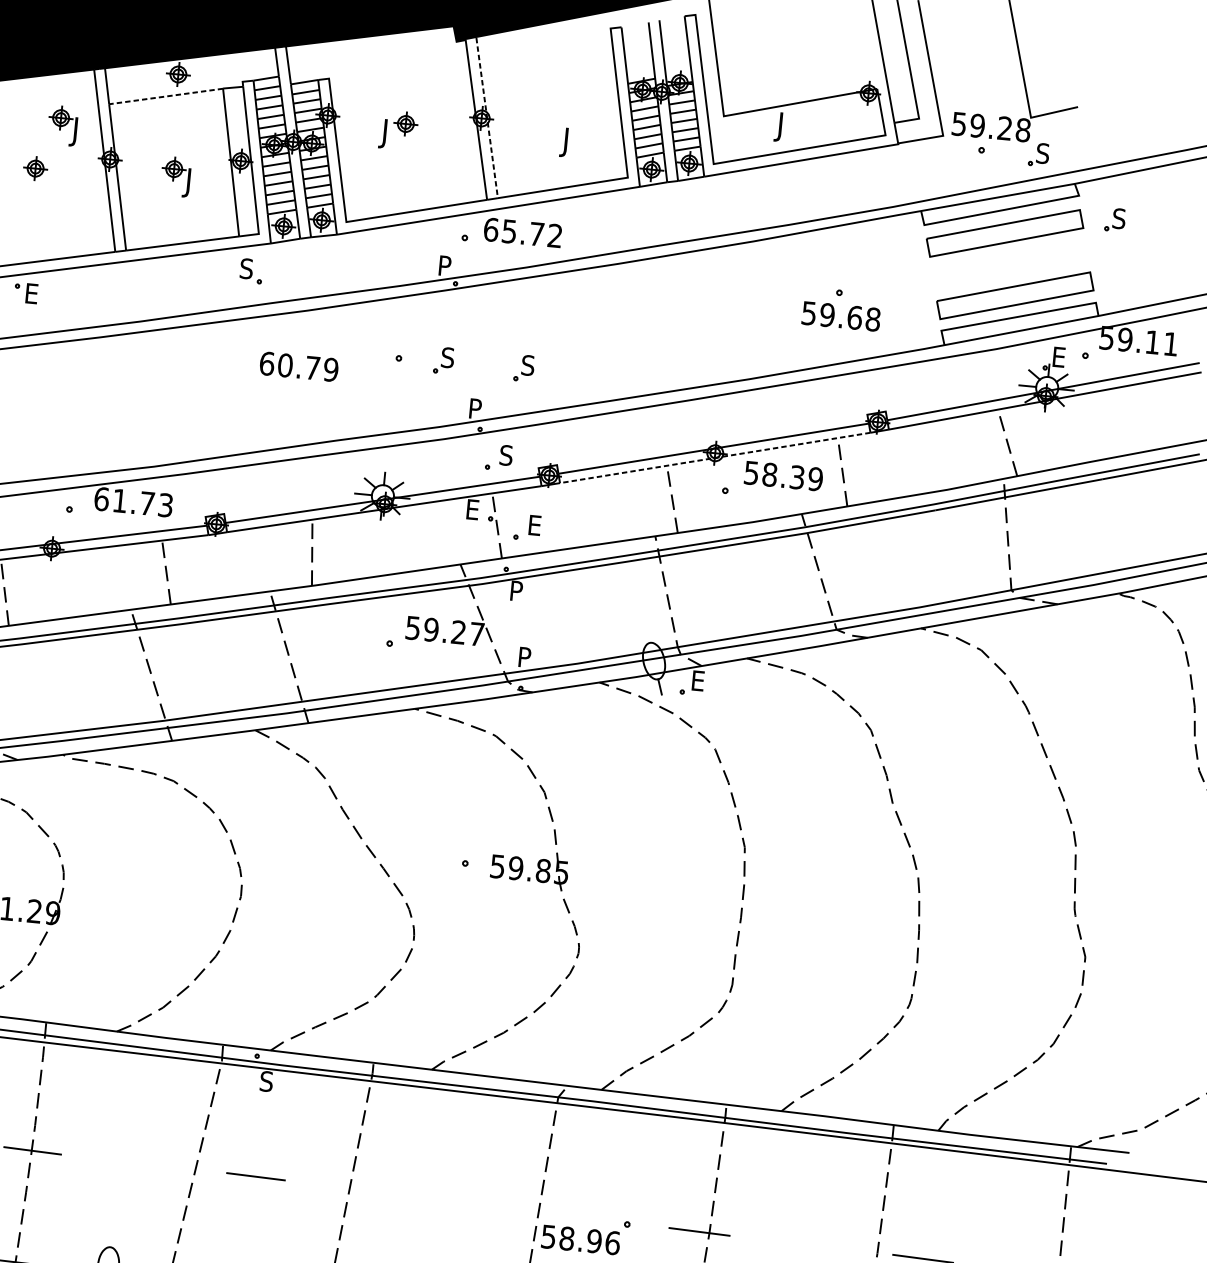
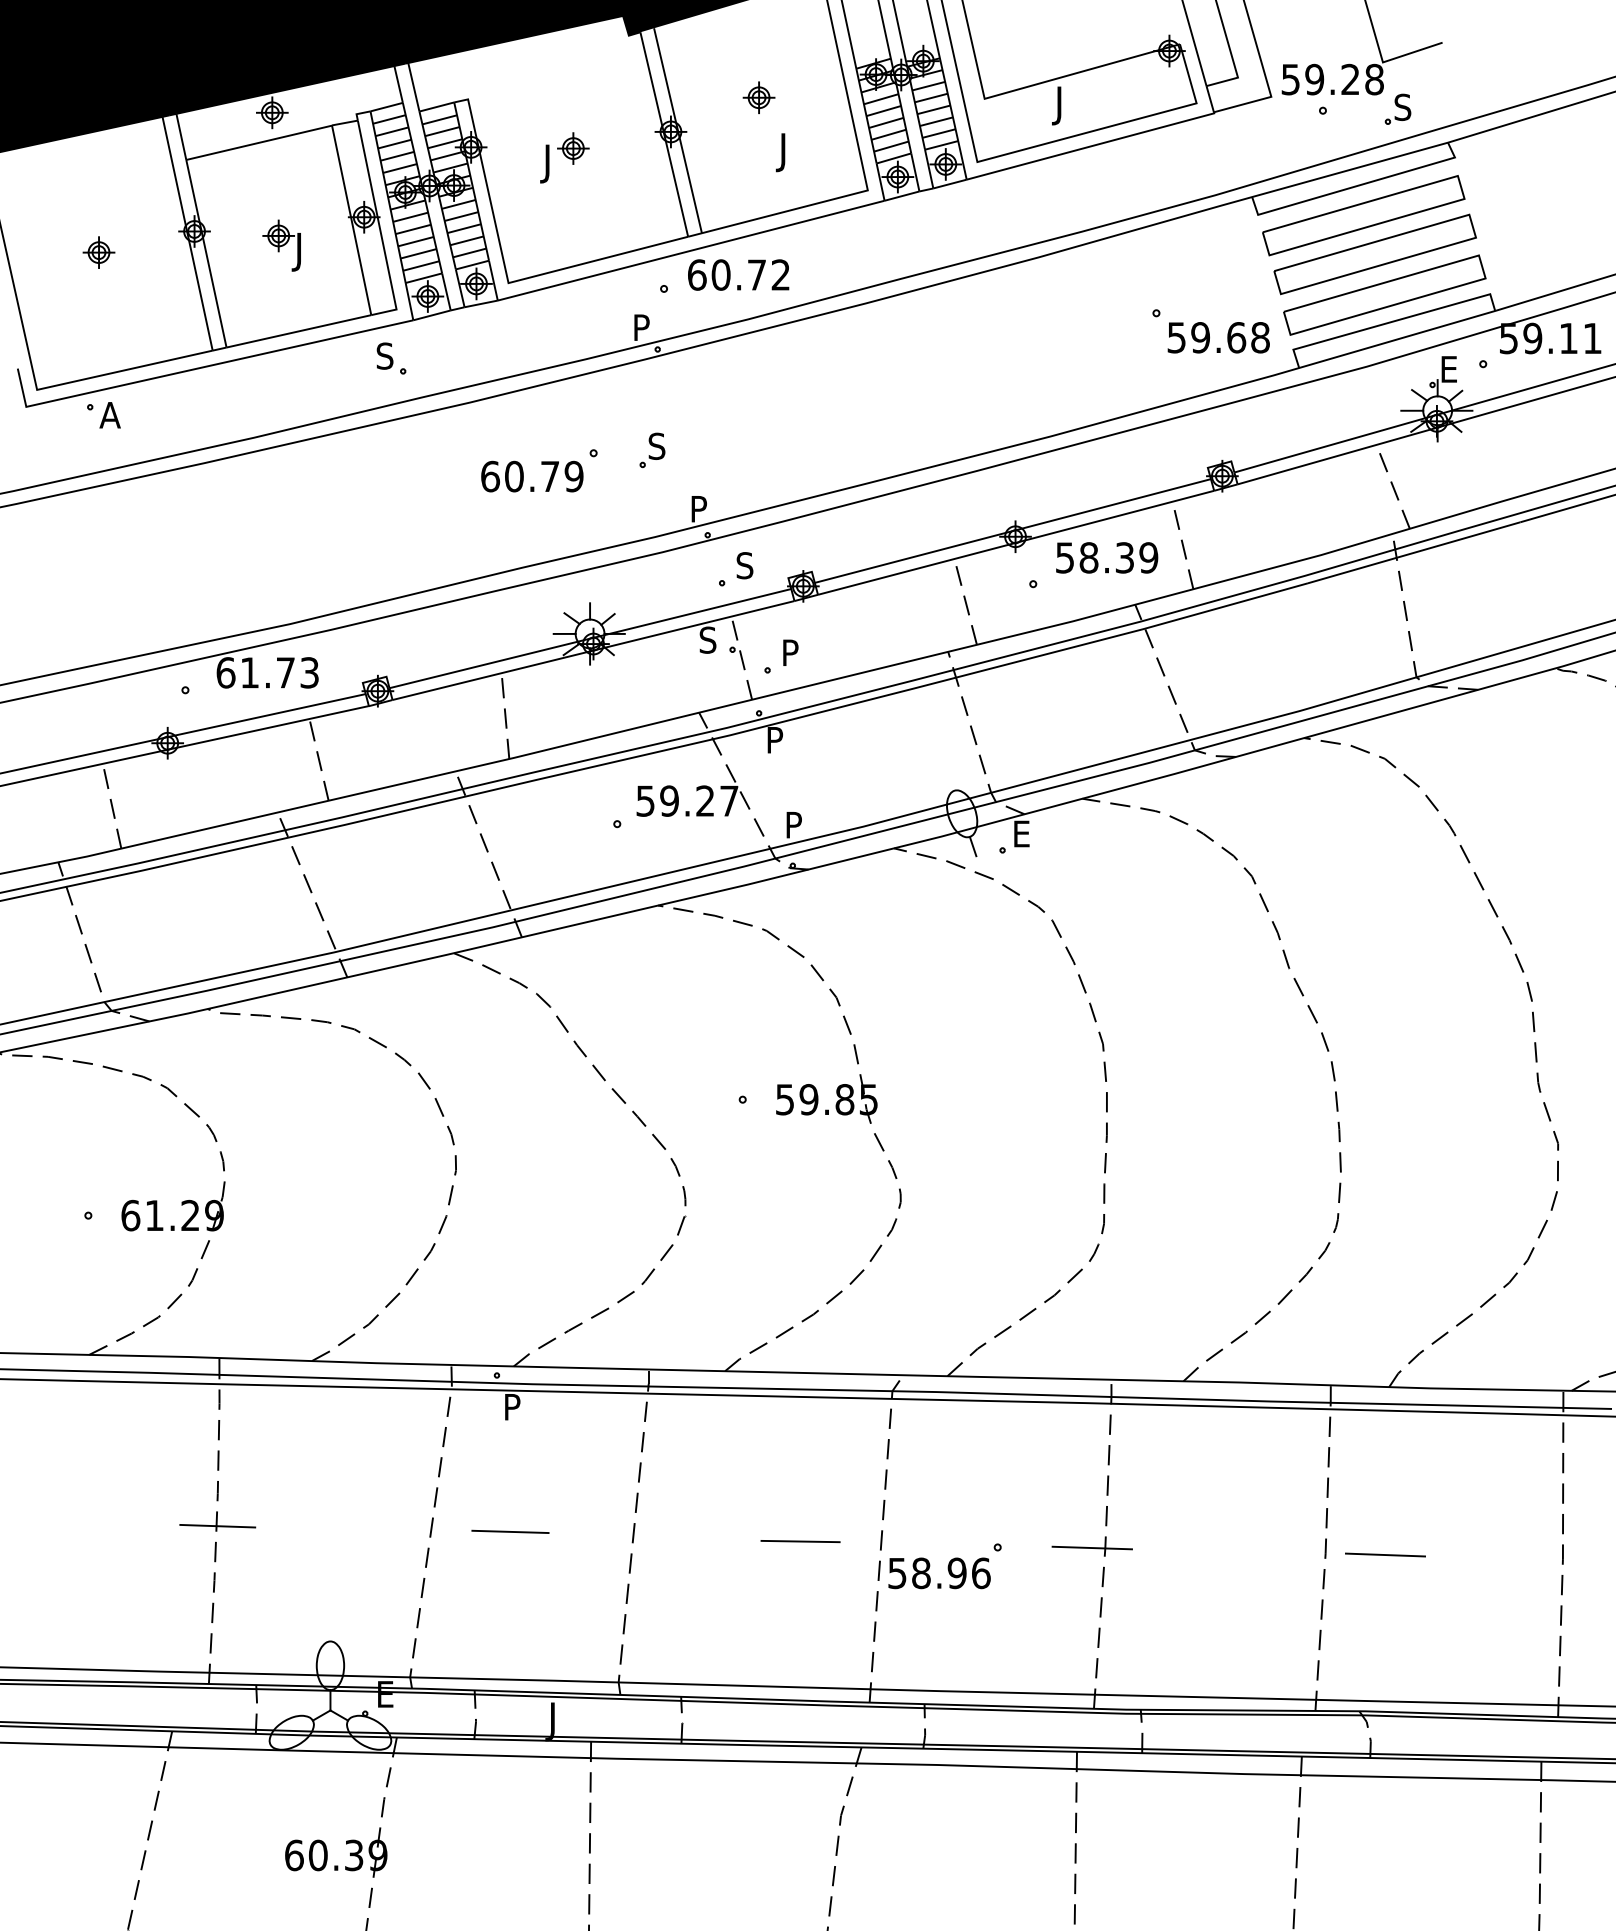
line: (166, 96) -> (259, 142), dashed -> solid
part: (551, 98) -> (758, 97), added
line: (487, 118) -> (678, 131), dashed -> solid
part: (62, 125) -> (128, 193), removed
part: (1115, 219) -> (1504, 183), removed
text: (509, 231) -> (720, 274), 65.72 -> 60.72
part: (1010, 263) -> (1374, 254), added
text: (31, 293) -> (109, 415), E -> A
text: (841, 316) -> (1218, 337), moved
text: (299, 366) -> (532, 476), moved
part: (524, 368) -> (757, 450), removed
line: (715, 457) -> (1016, 542), dashed -> solid
text: (472, 509) -> (707, 639), E -> S
text: (536, 525) -> (792, 652), E -> P
text: (266, 1081) -> (512, 1406), S -> P
line: (476, 1205) -> (800, 1541), added

